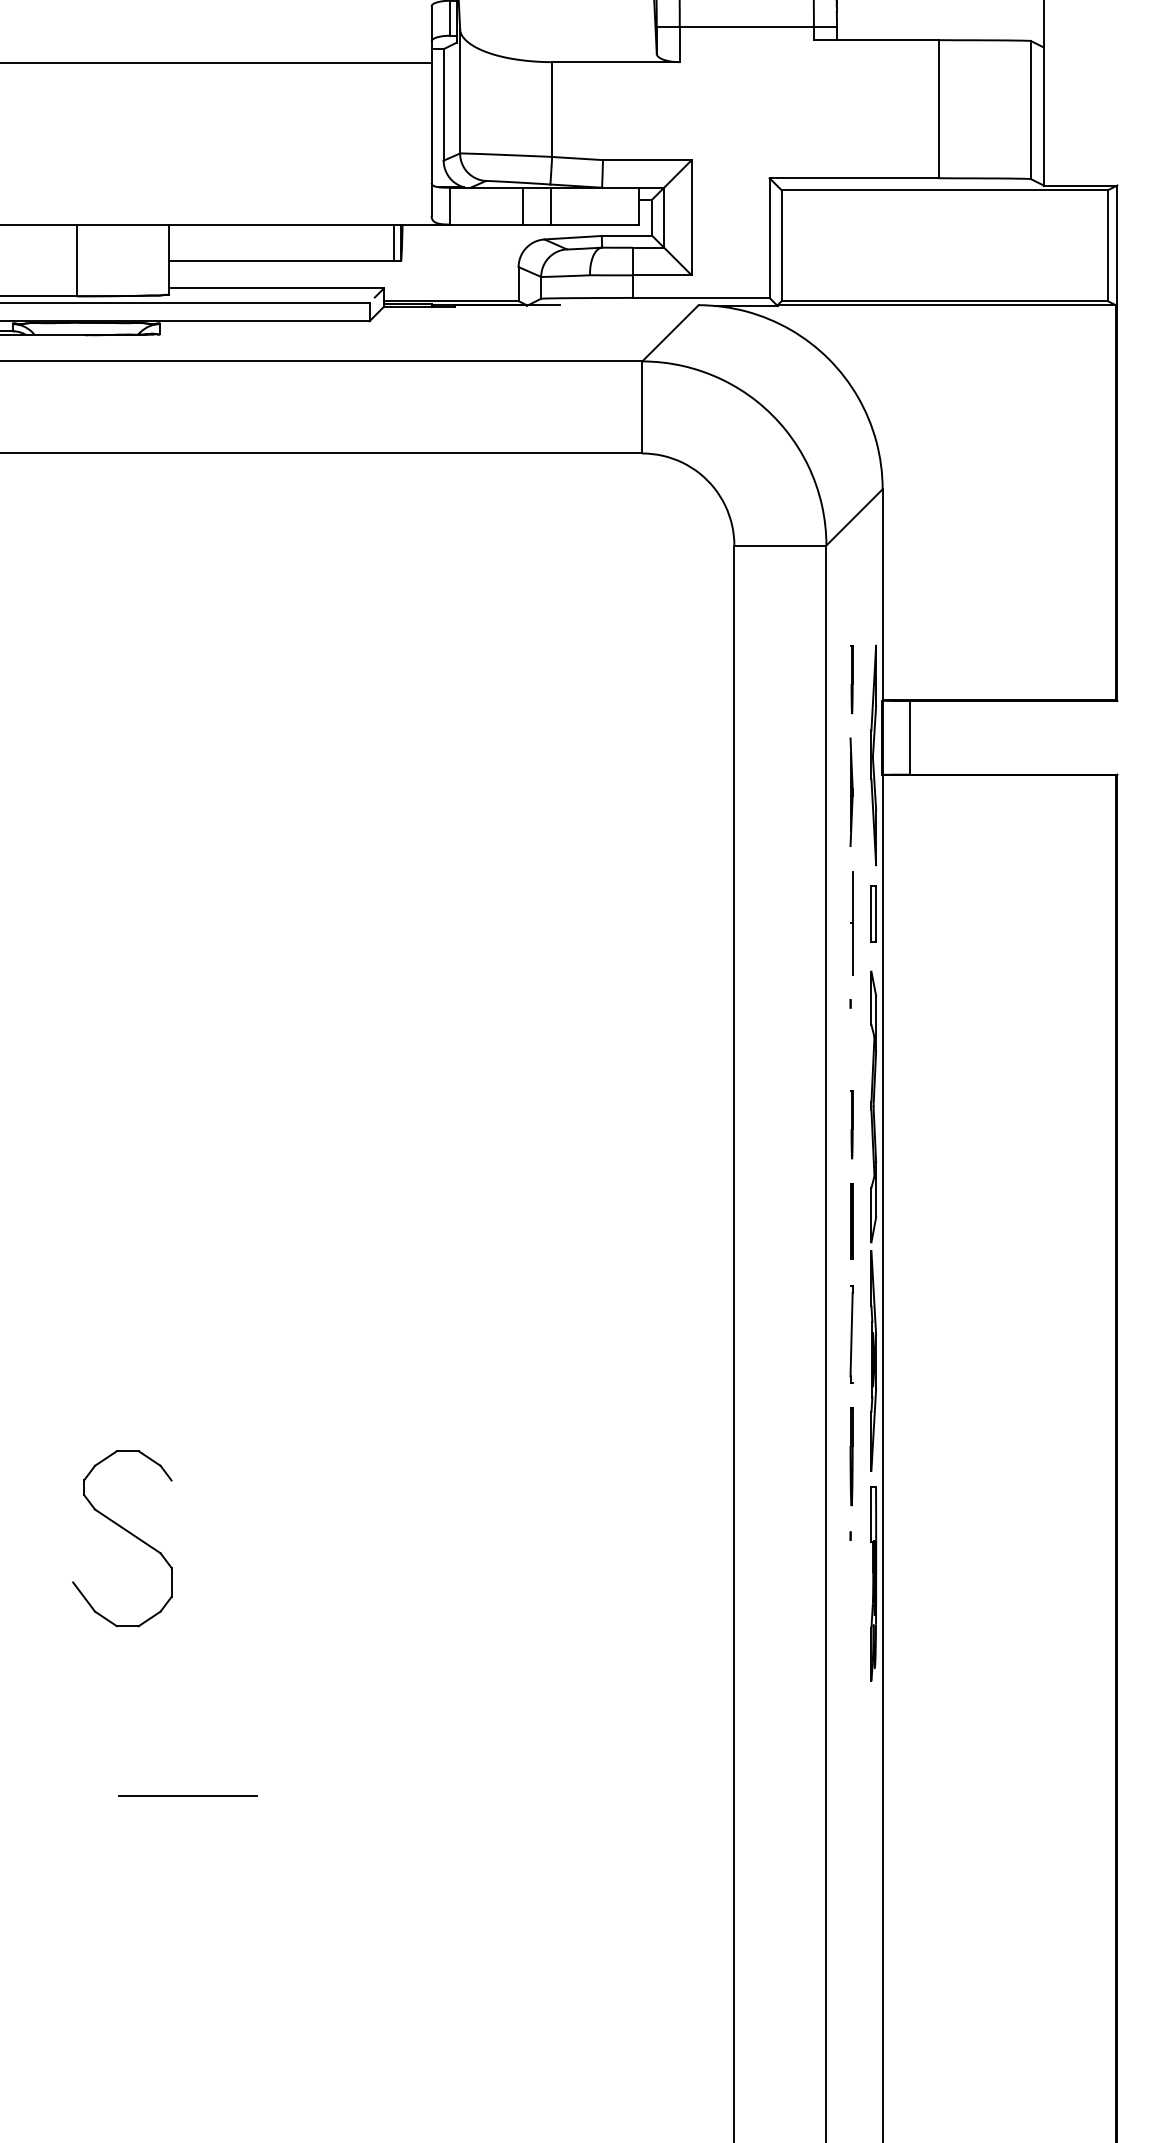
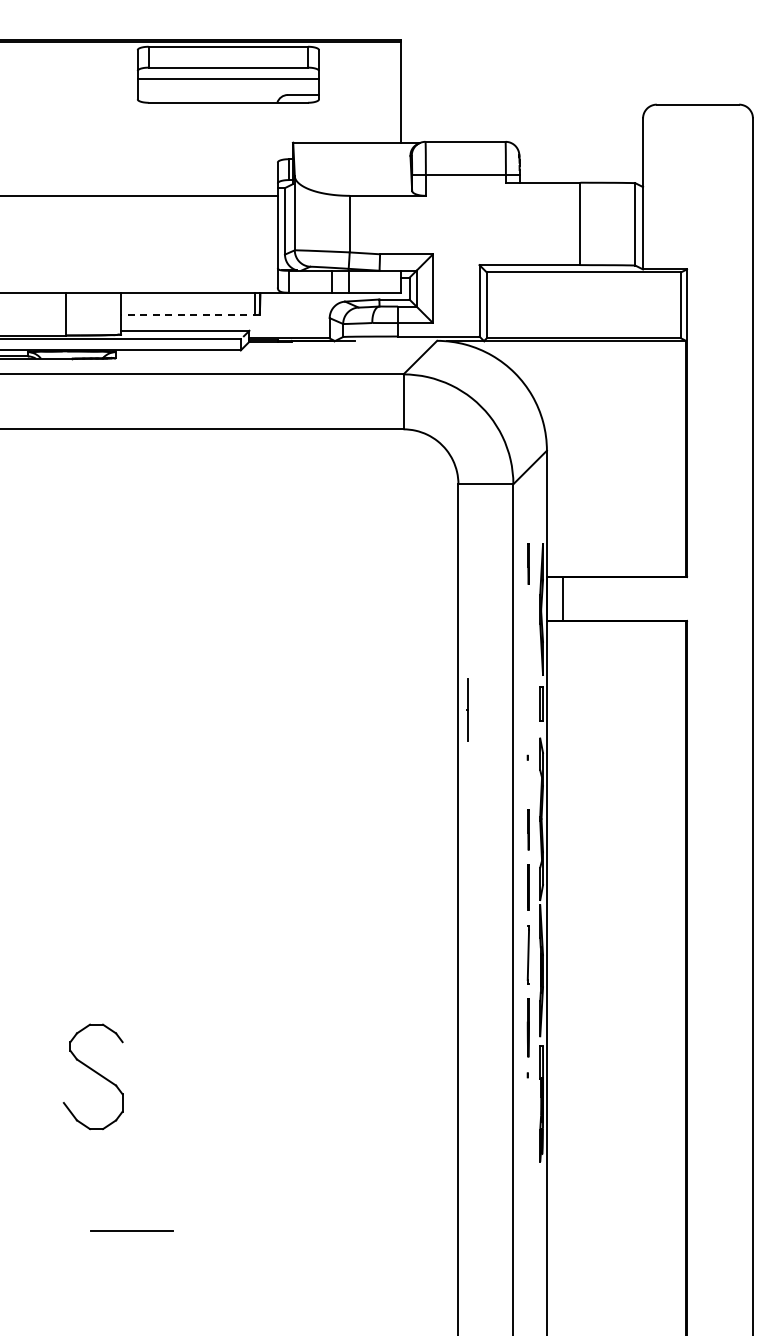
line: (283, 261) -> (189, 314), solid -> dashed
line: (850, 792) -> (527, 631), removed
line: (851, 922) -> (467, 709), moved

